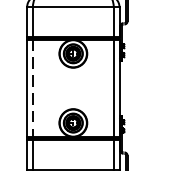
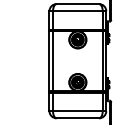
line: (33, 88) -> (53, 61), dashed -> solid

